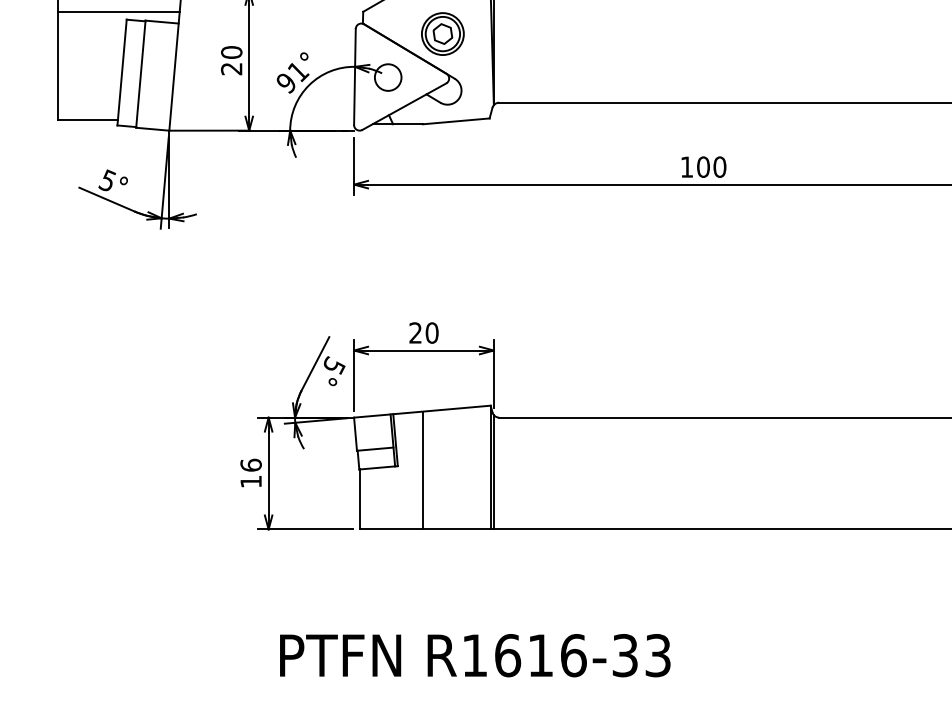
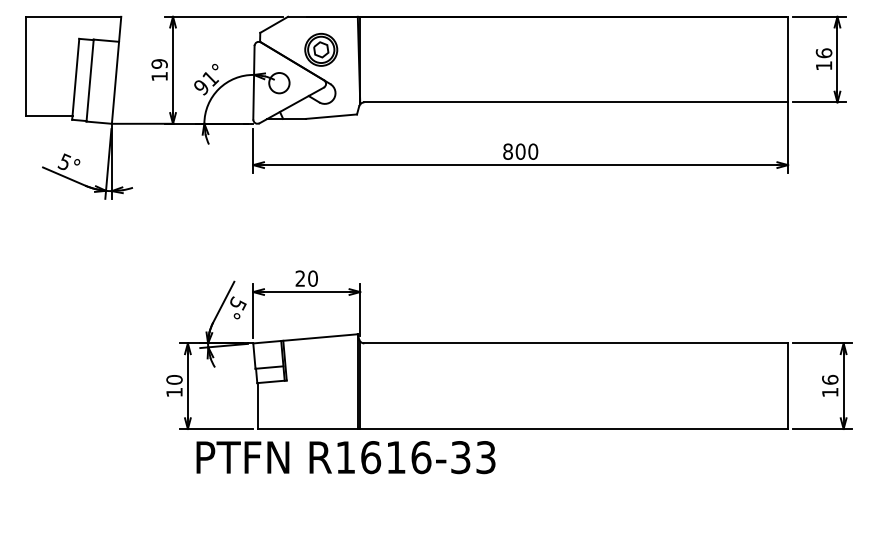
line: (117, 11) -> (72, 32), removed
text: (231, 61) -> (159, 70), 20 -> 19
text: (686, 166) -> (507, 151), 100 -> 800
text: (251, 464) -> (174, 379), 16 -> 10
line: (423, 470) -> (306, 383), removed
text: (474, 655) -> (345, 457), moved

